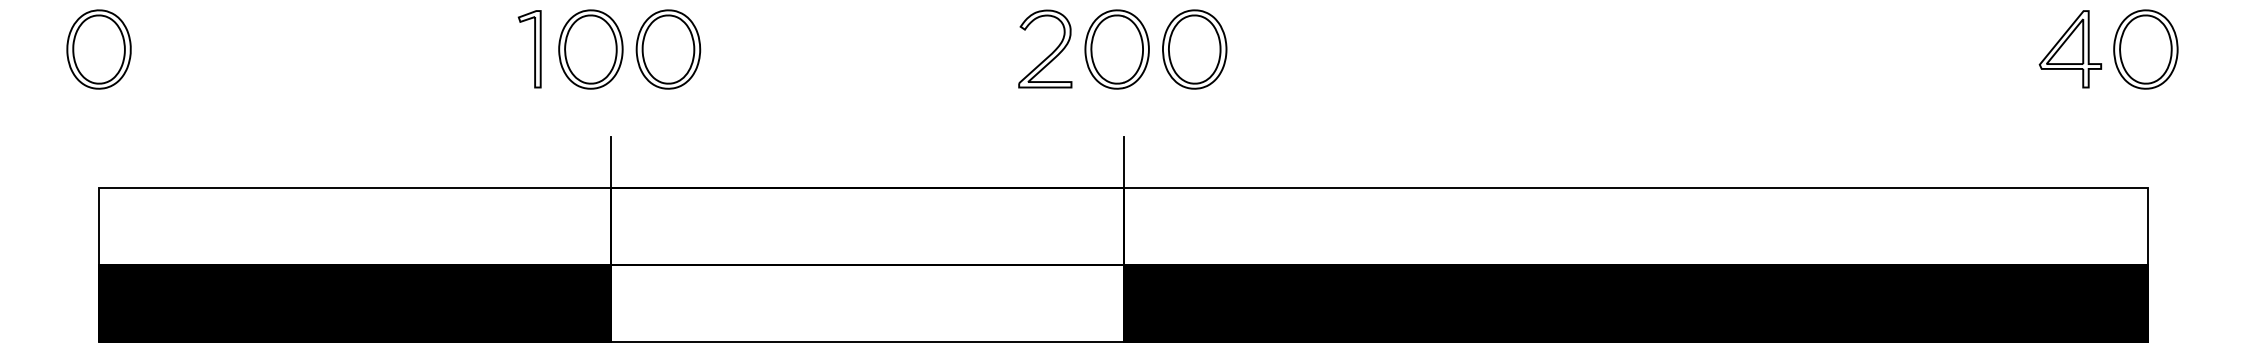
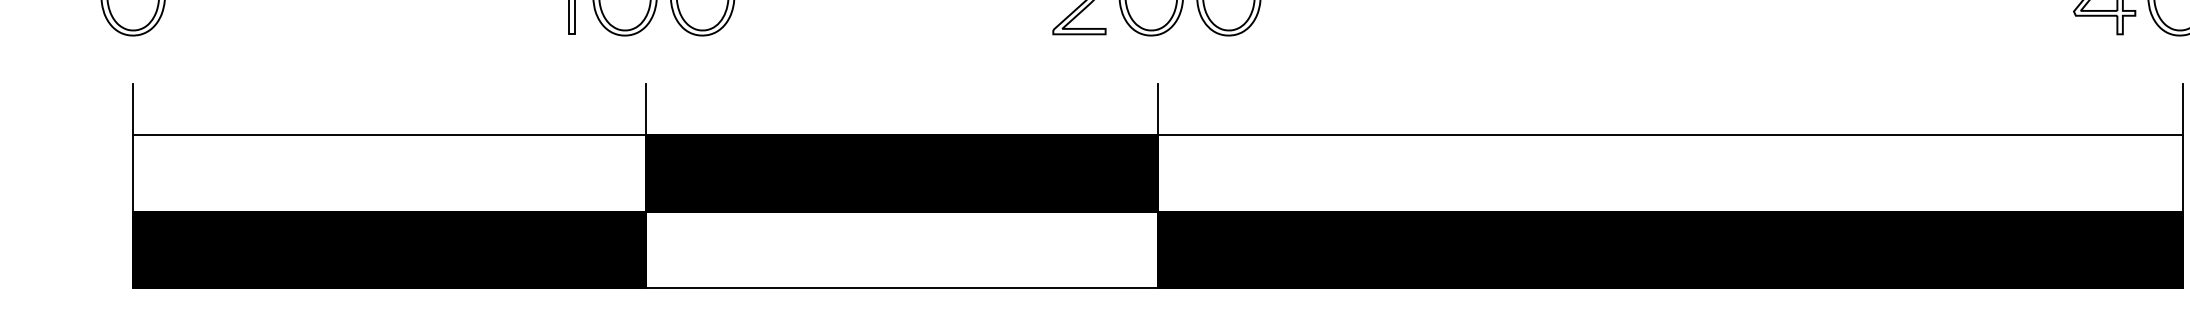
line: (99, 161) -> (133, 108), added
line: (2148, 161) -> (2182, 108), added
fill: (867, 225) -> (901, 172), added

